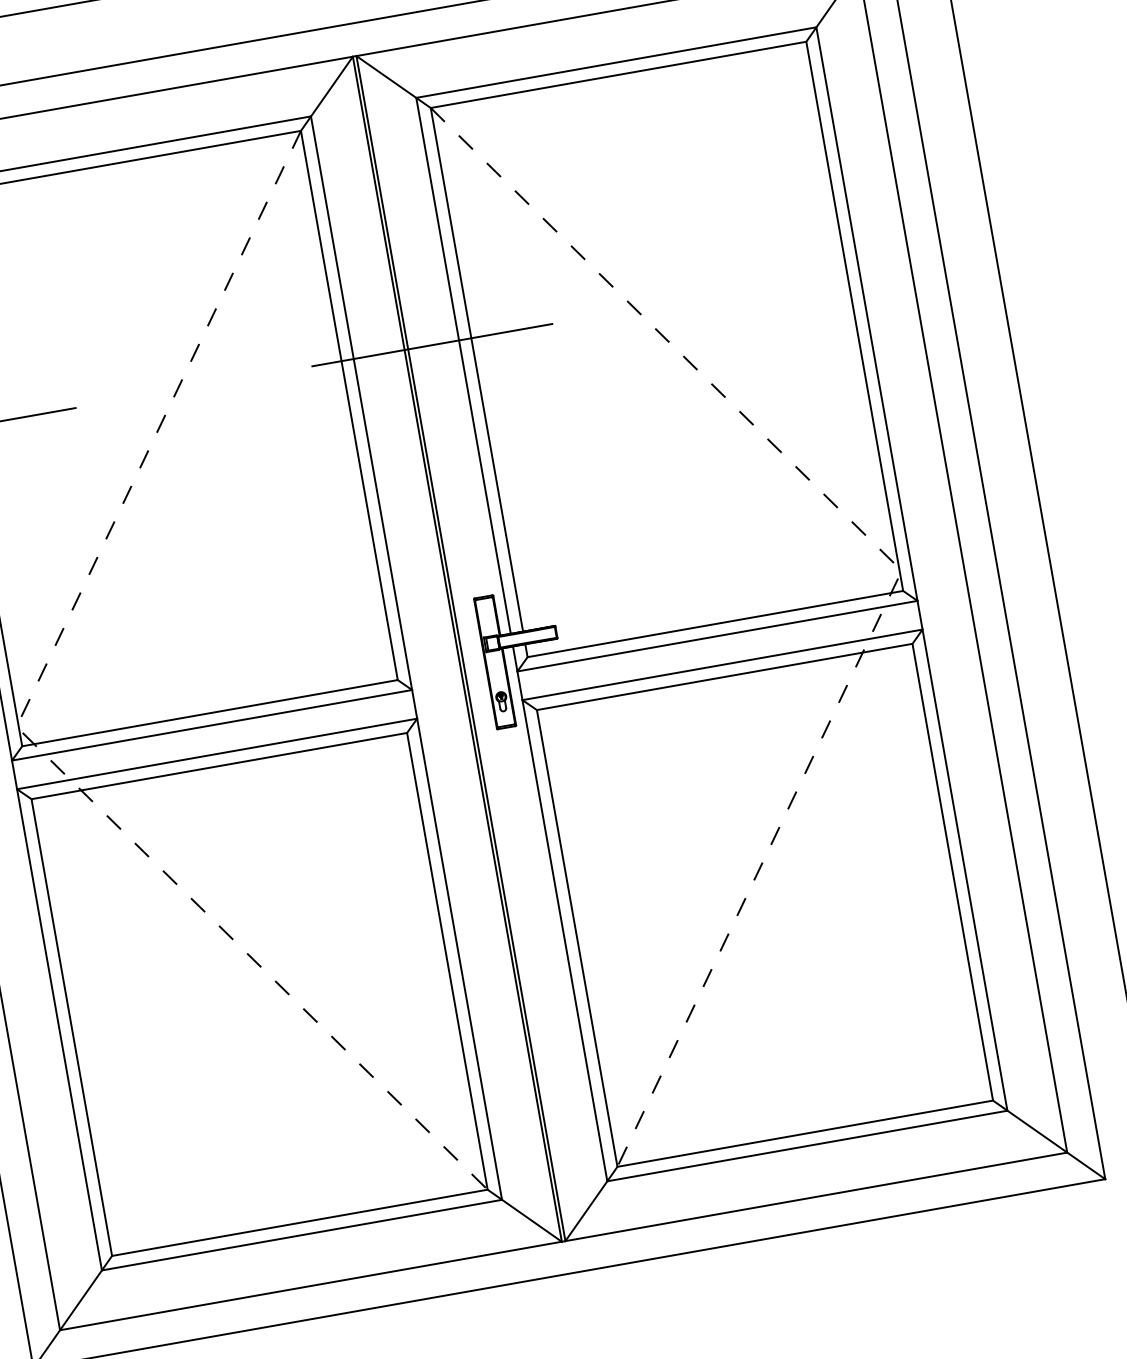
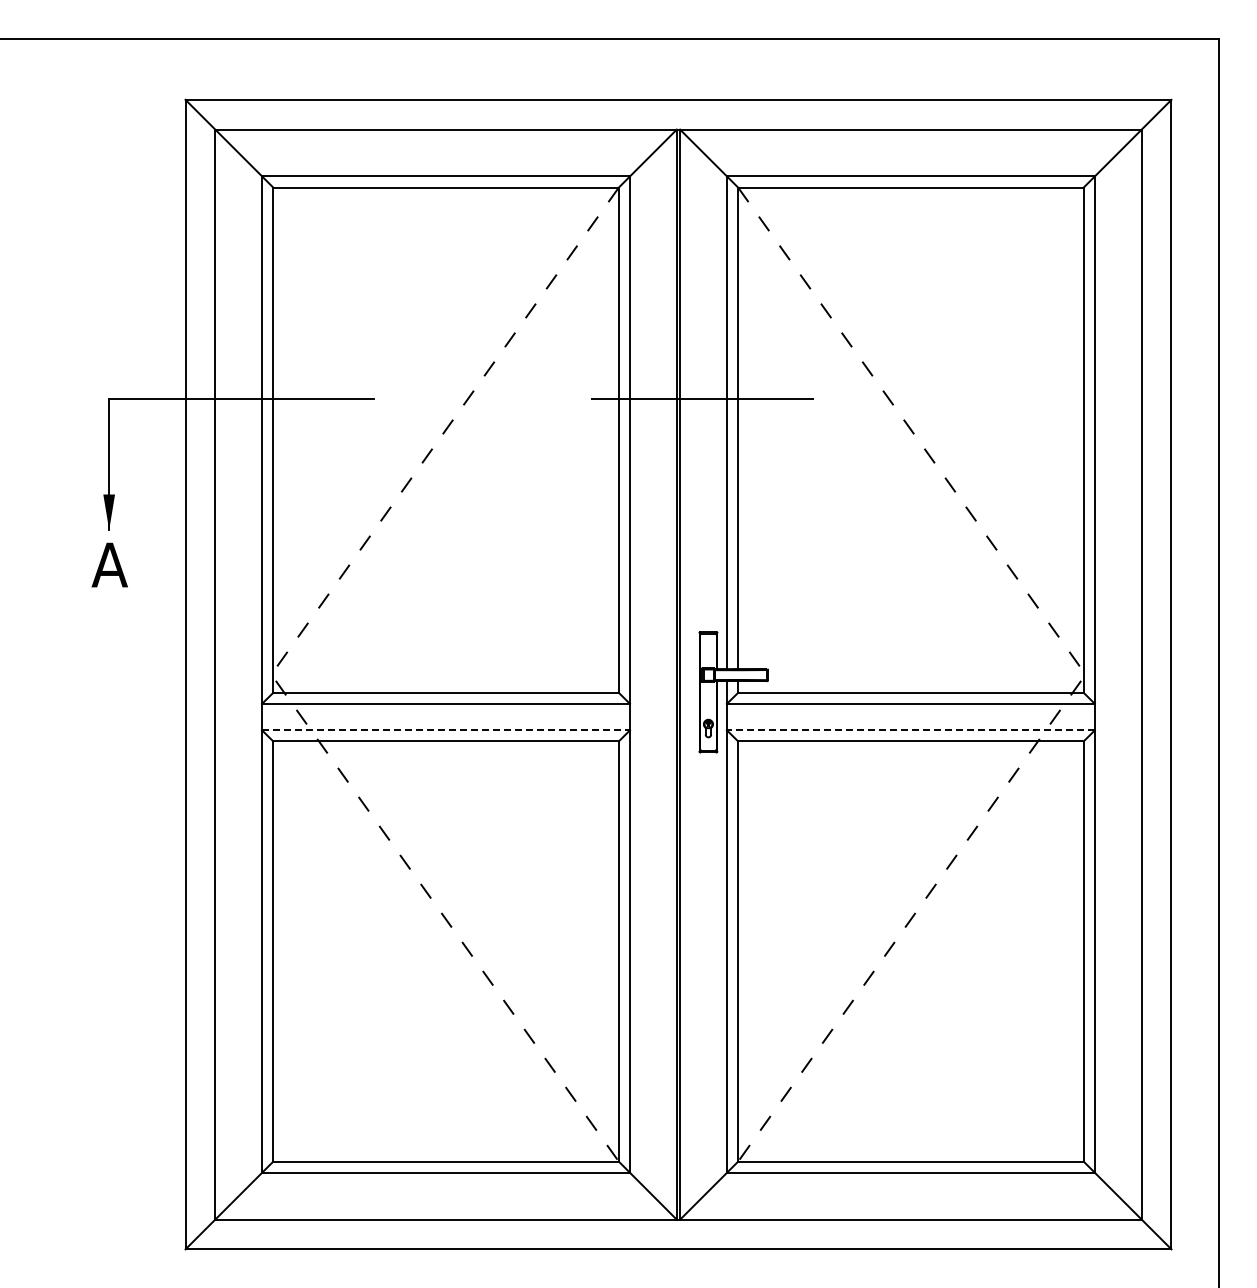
line: (722, 665) -> (910, 730), solid -> dashed
line: (217, 754) -> (446, 730), solid -> dashed

